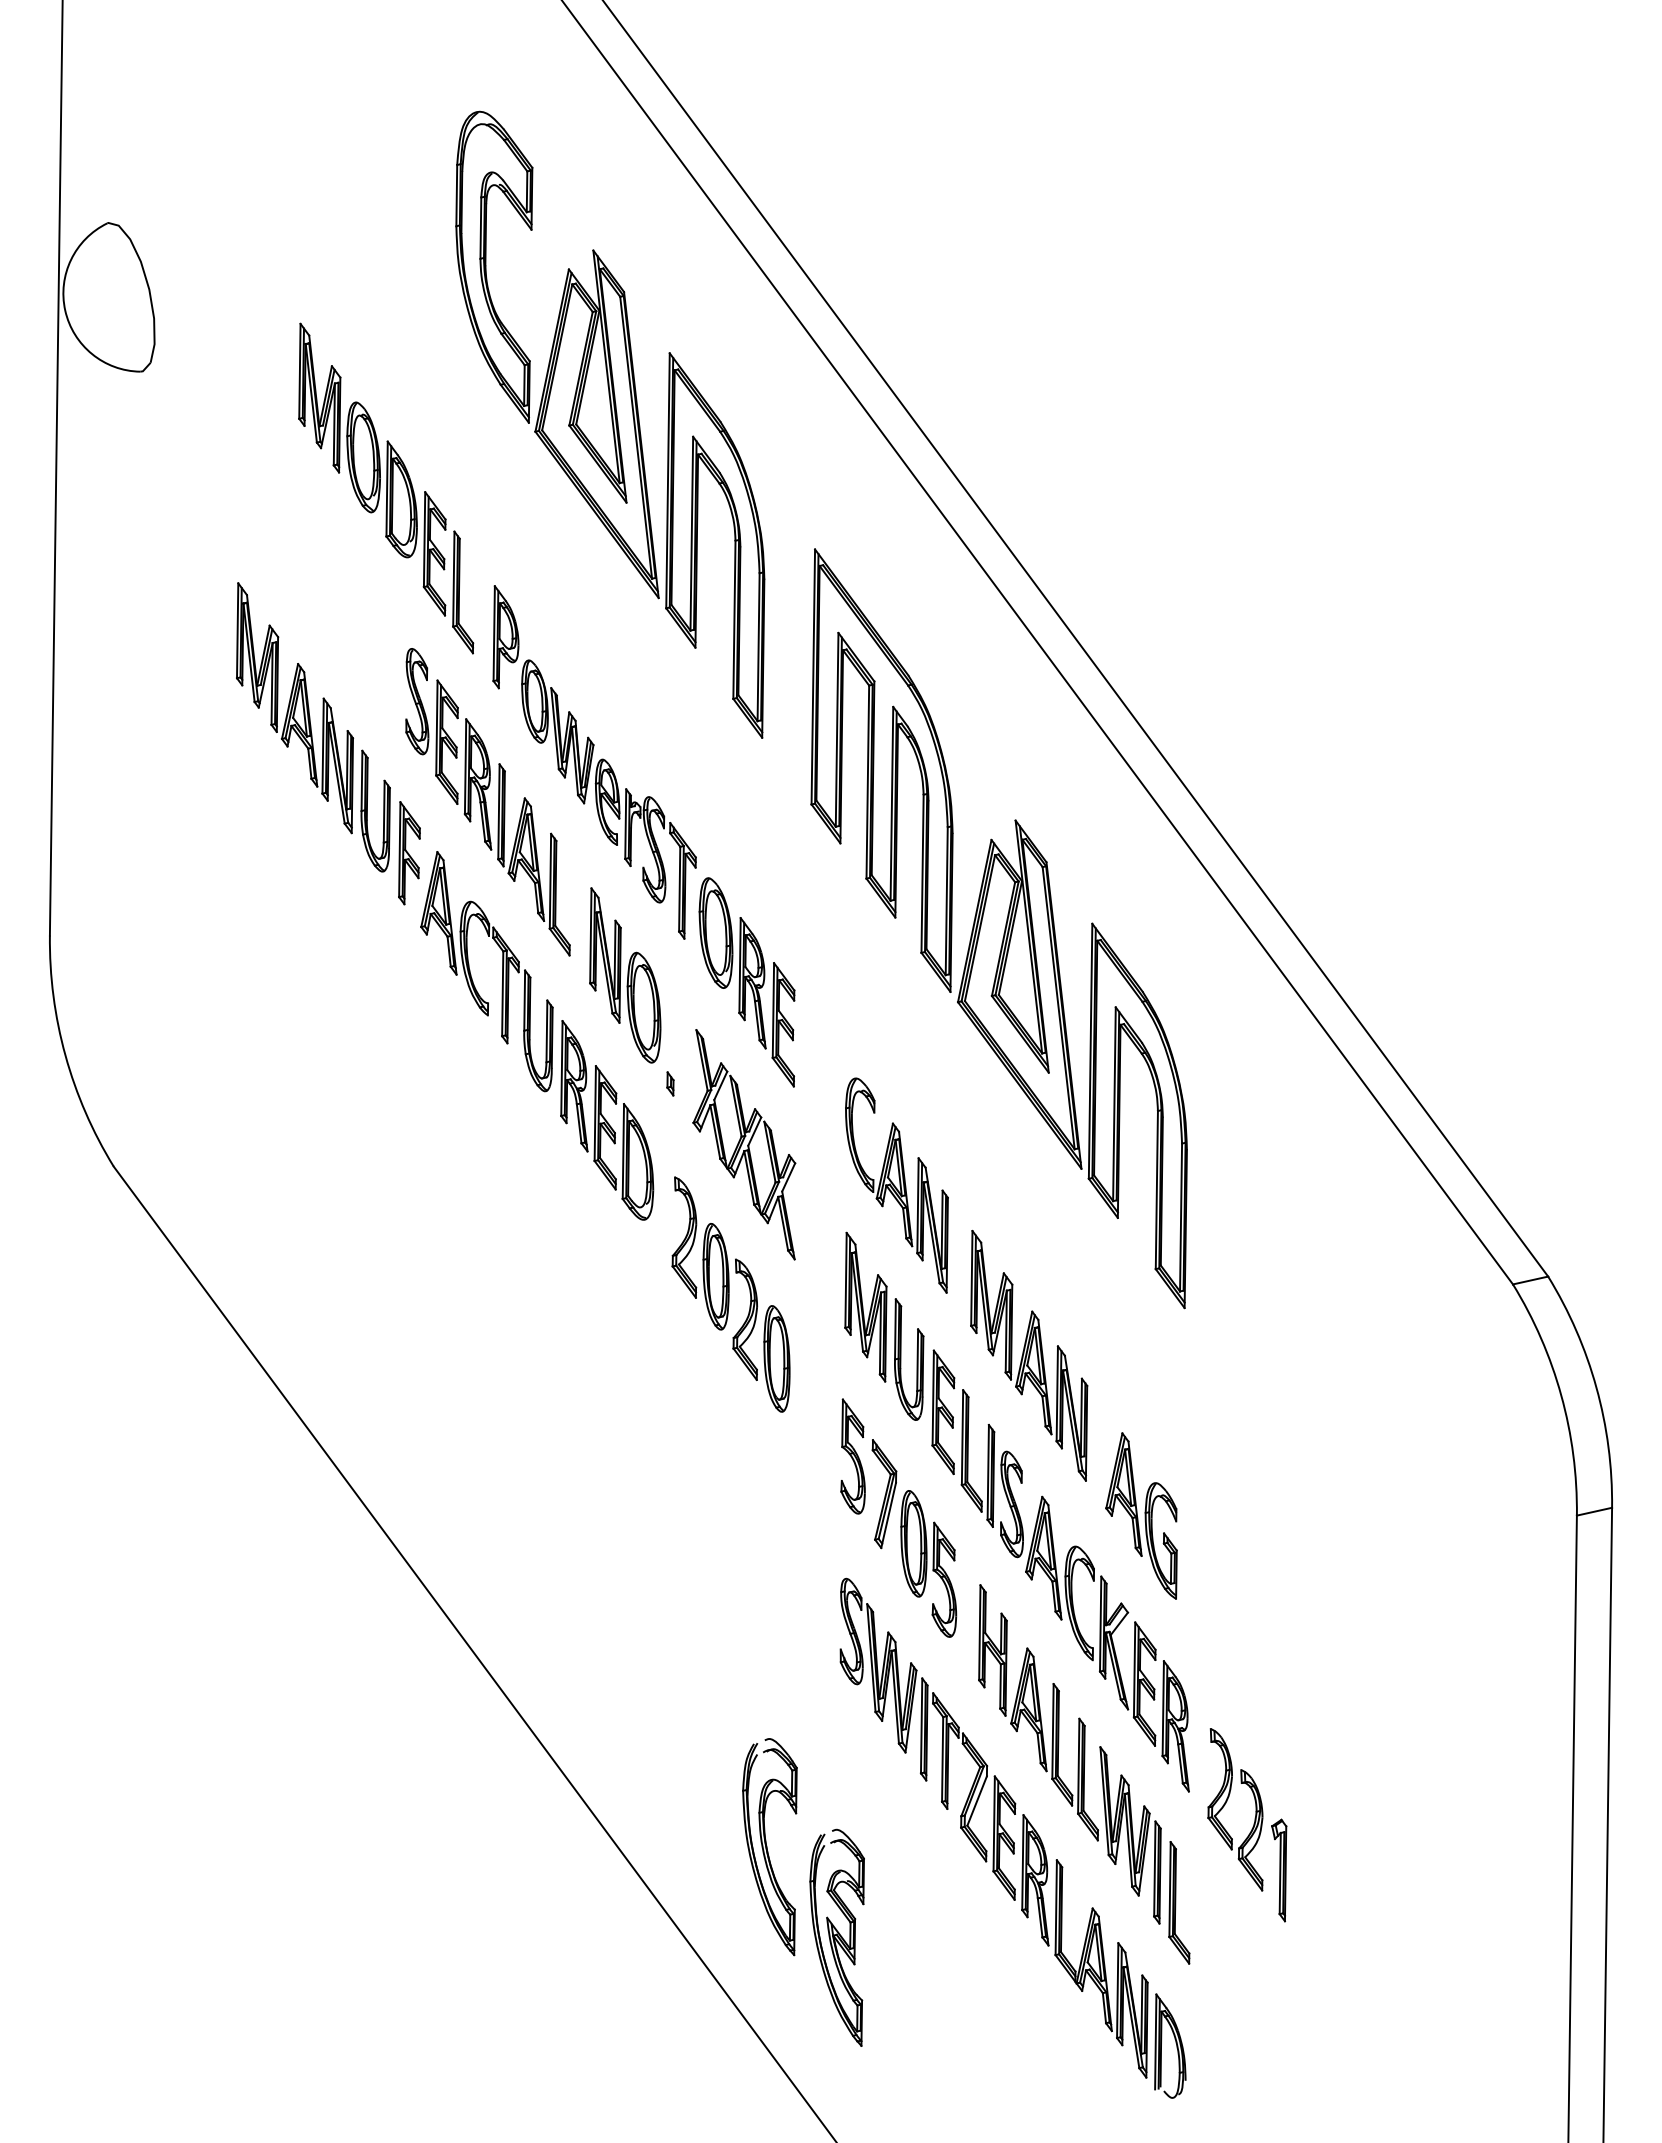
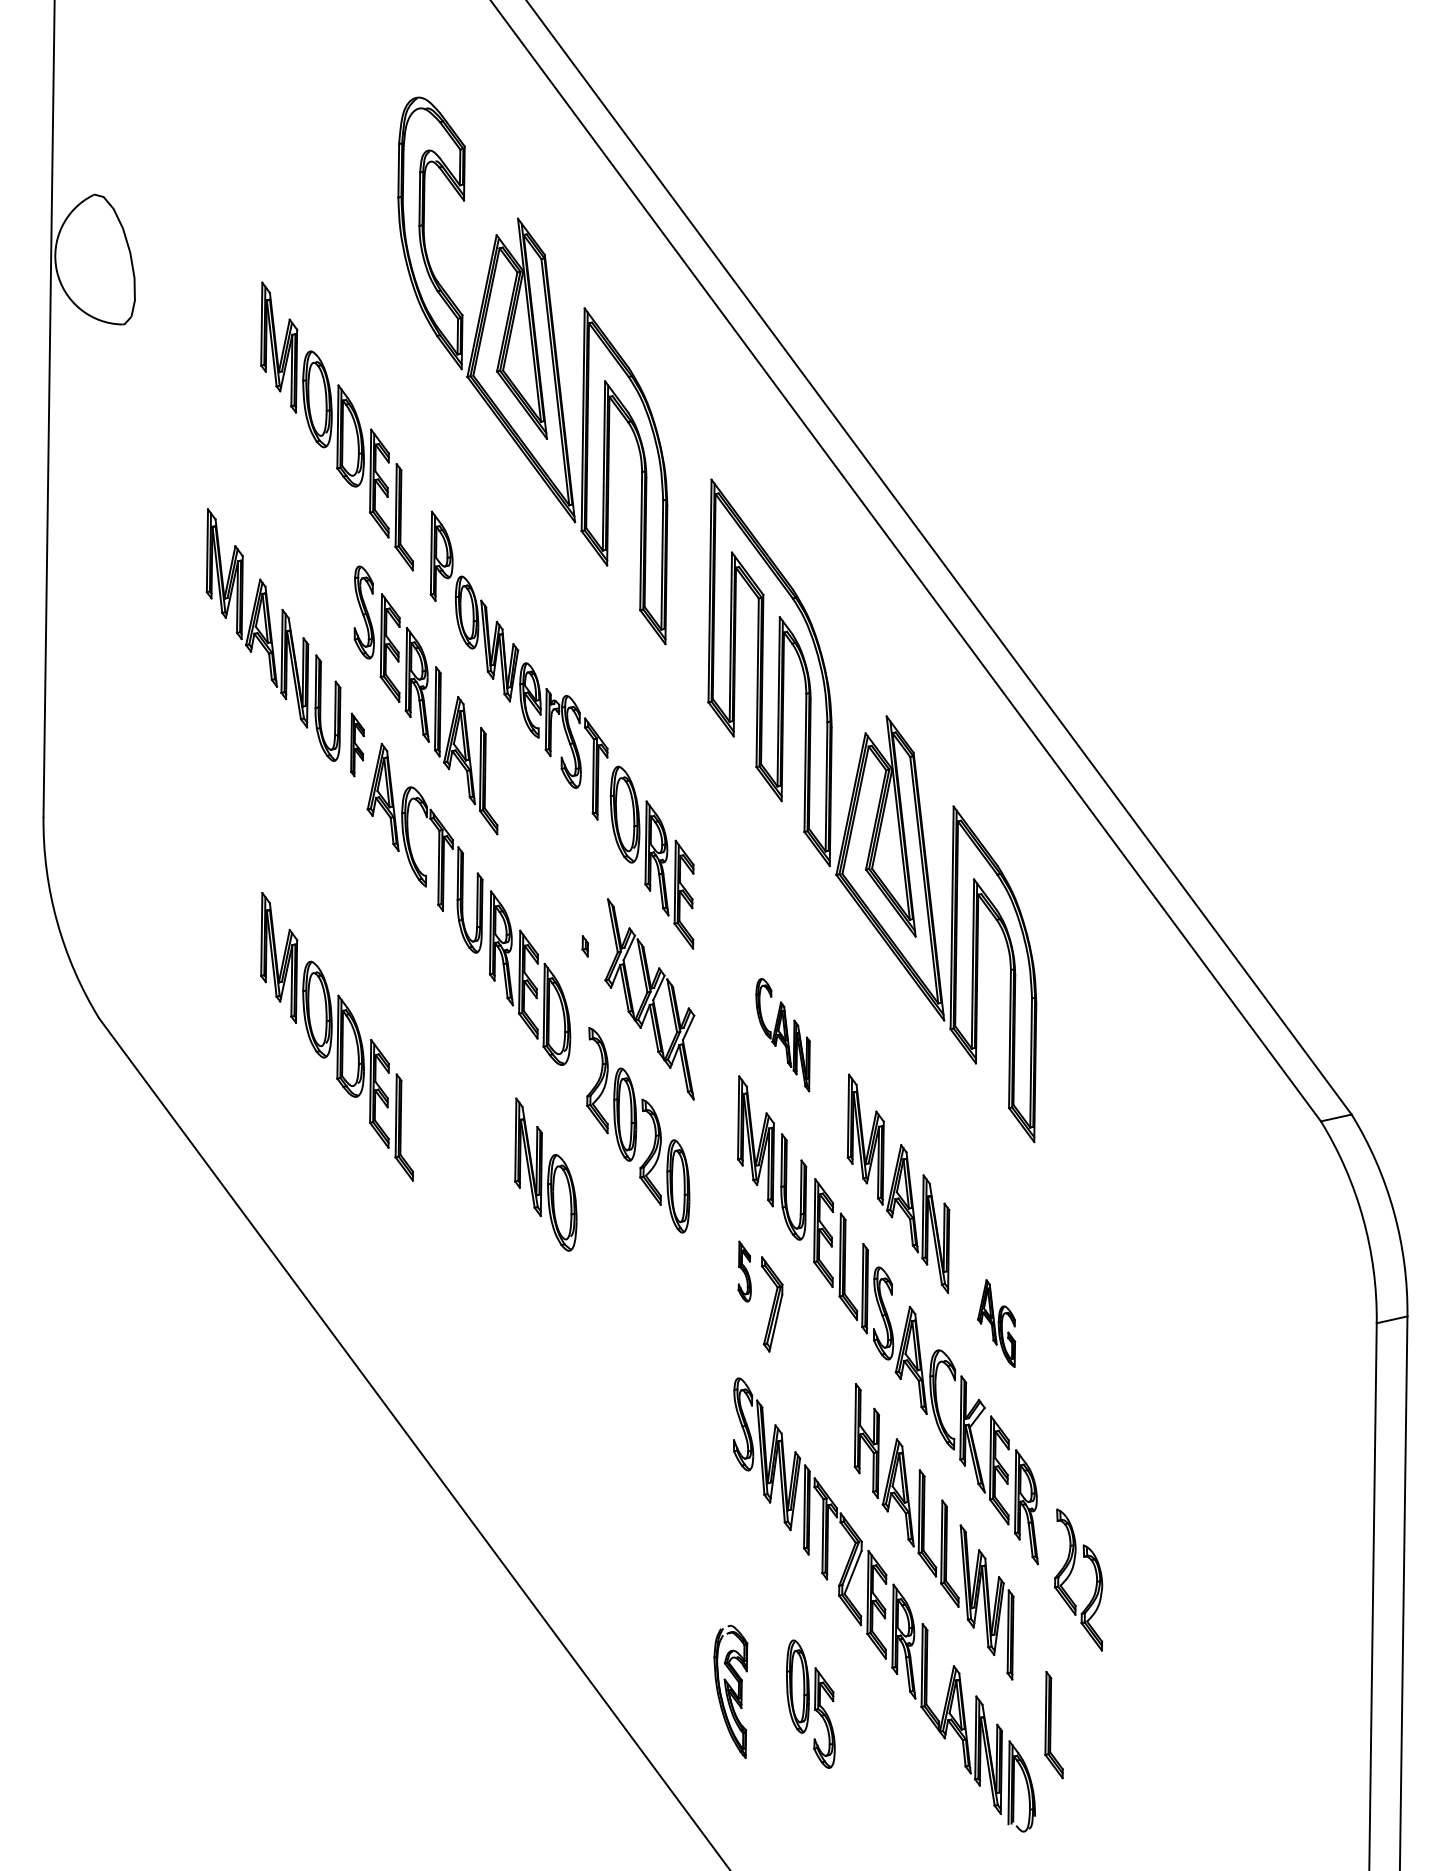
part: (409, 853) -> (357, 745), size x0.7
part: (625, 975) -> (546, 1174), moved
part: (896, 1185) -> (782, 1035), size x0.6
part: (386, 1187) -> (337, 1036), added
part: (852, 1456) -> (744, 1271), size x0.6
part: (1141, 1515) -> (996, 1323), size x0.6
part: (928, 1563) -> (810, 1703), moved
part: (769, 1847) -> (671, 1613), removed
part: (1279, 1870) -> (1117, 1633), removed
part: (1179, 1902) -> (1054, 1724), moved
part: (836, 1937) -> (730, 1691), size x0.7

